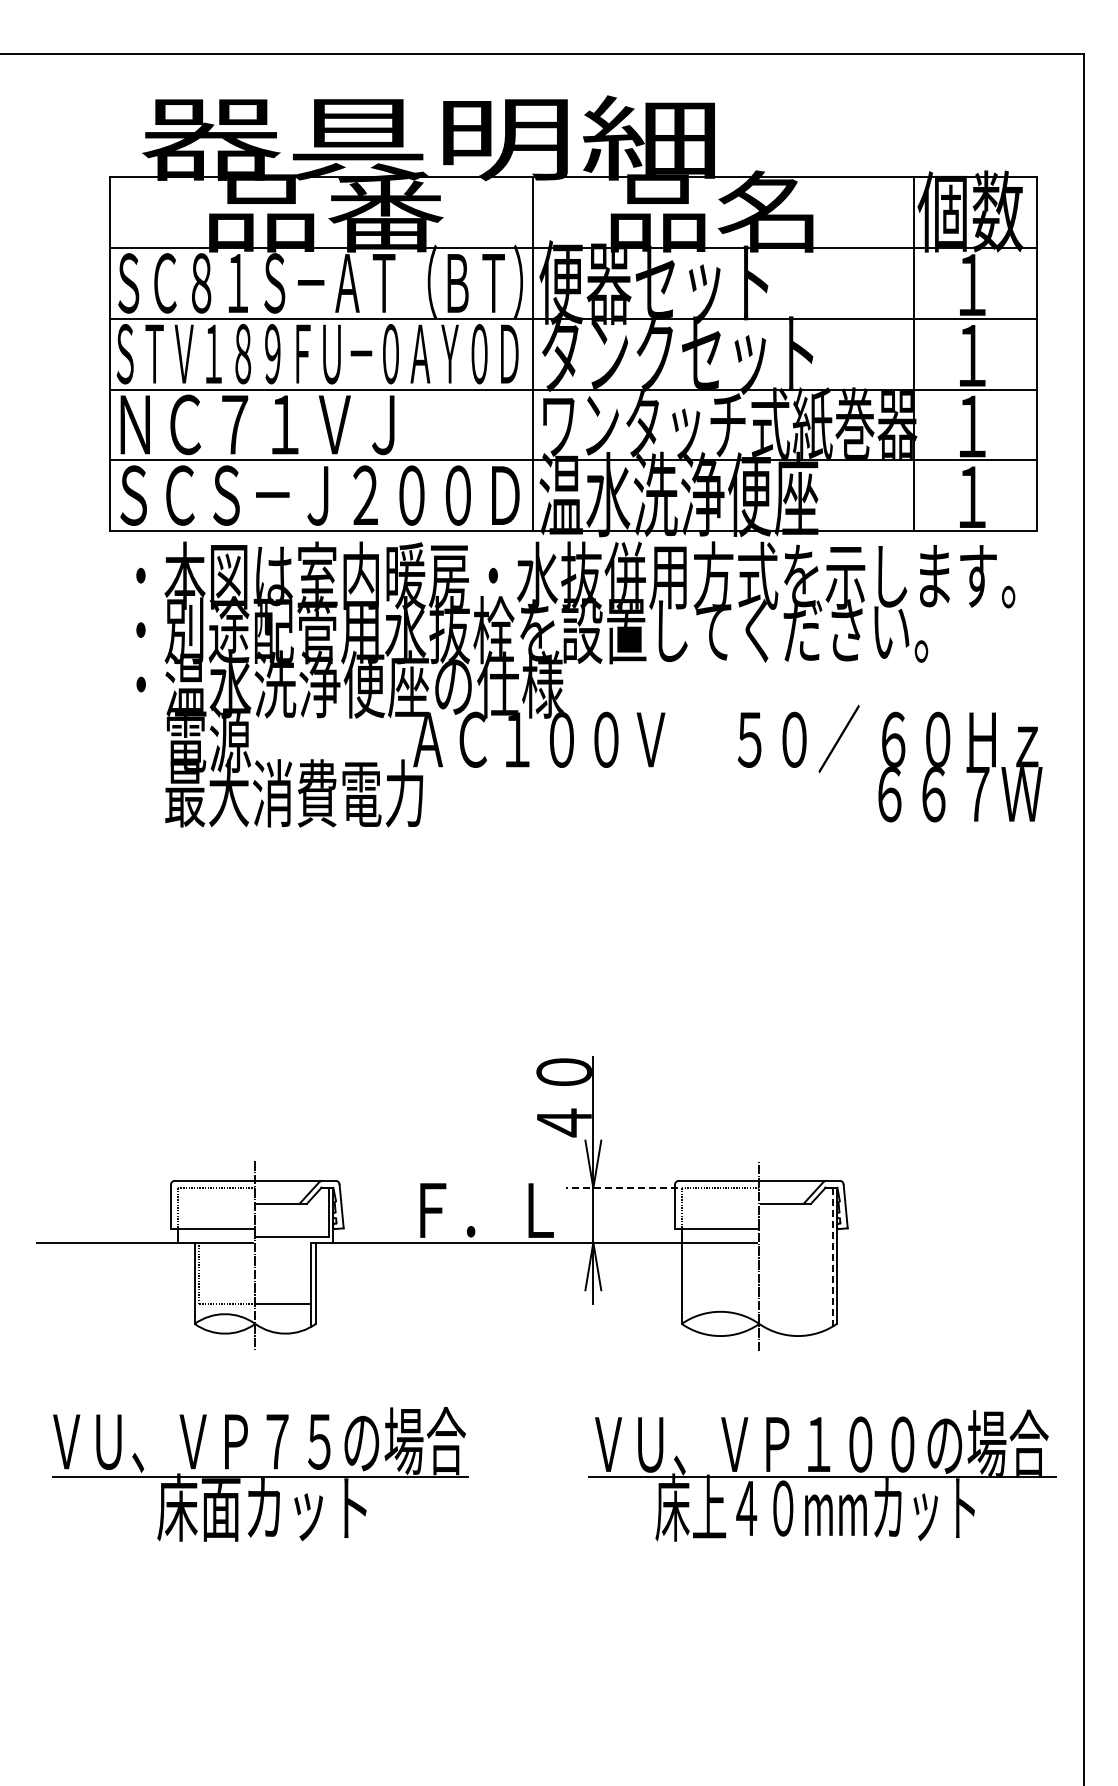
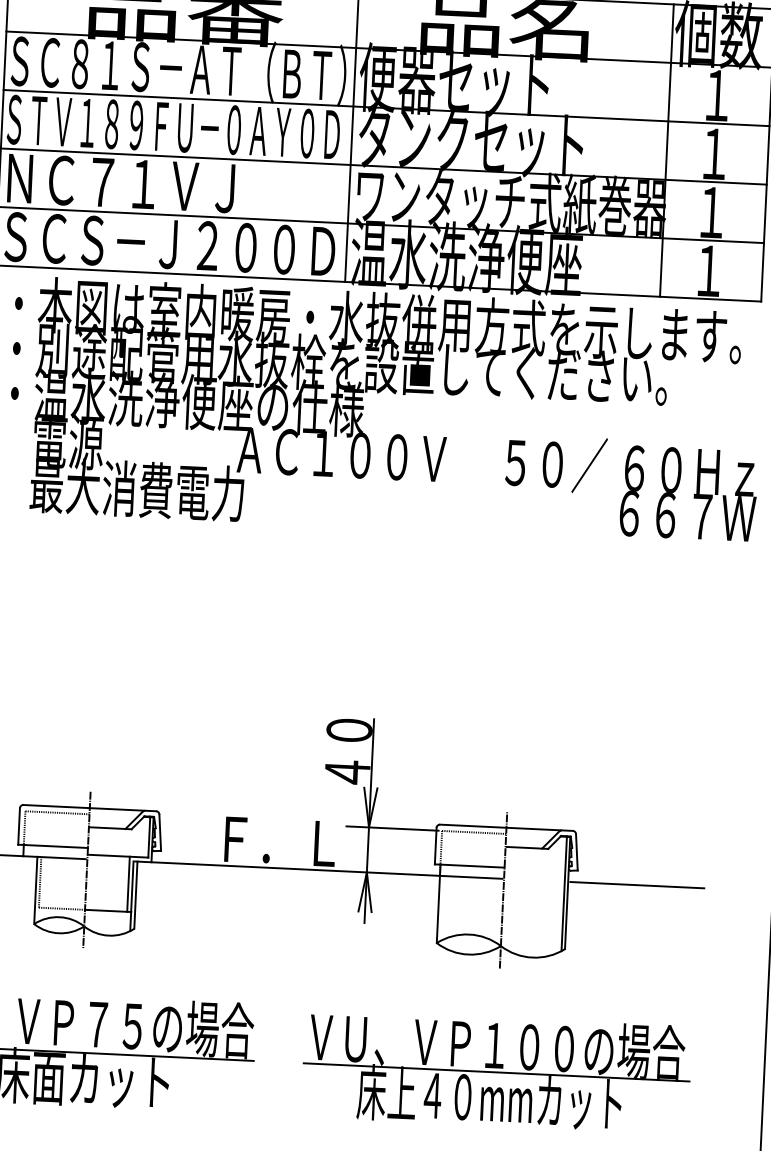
line: (621, 1188) -> (392, 828), dashed -> solid
line: (920, 1242) -> (637, 885), added
line: (832, 1257) -> (563, 894), dashed -> solid
line: (306, 1270) -> (128, 884), added
part: (822, 1475) -> (496, 1071), moved

